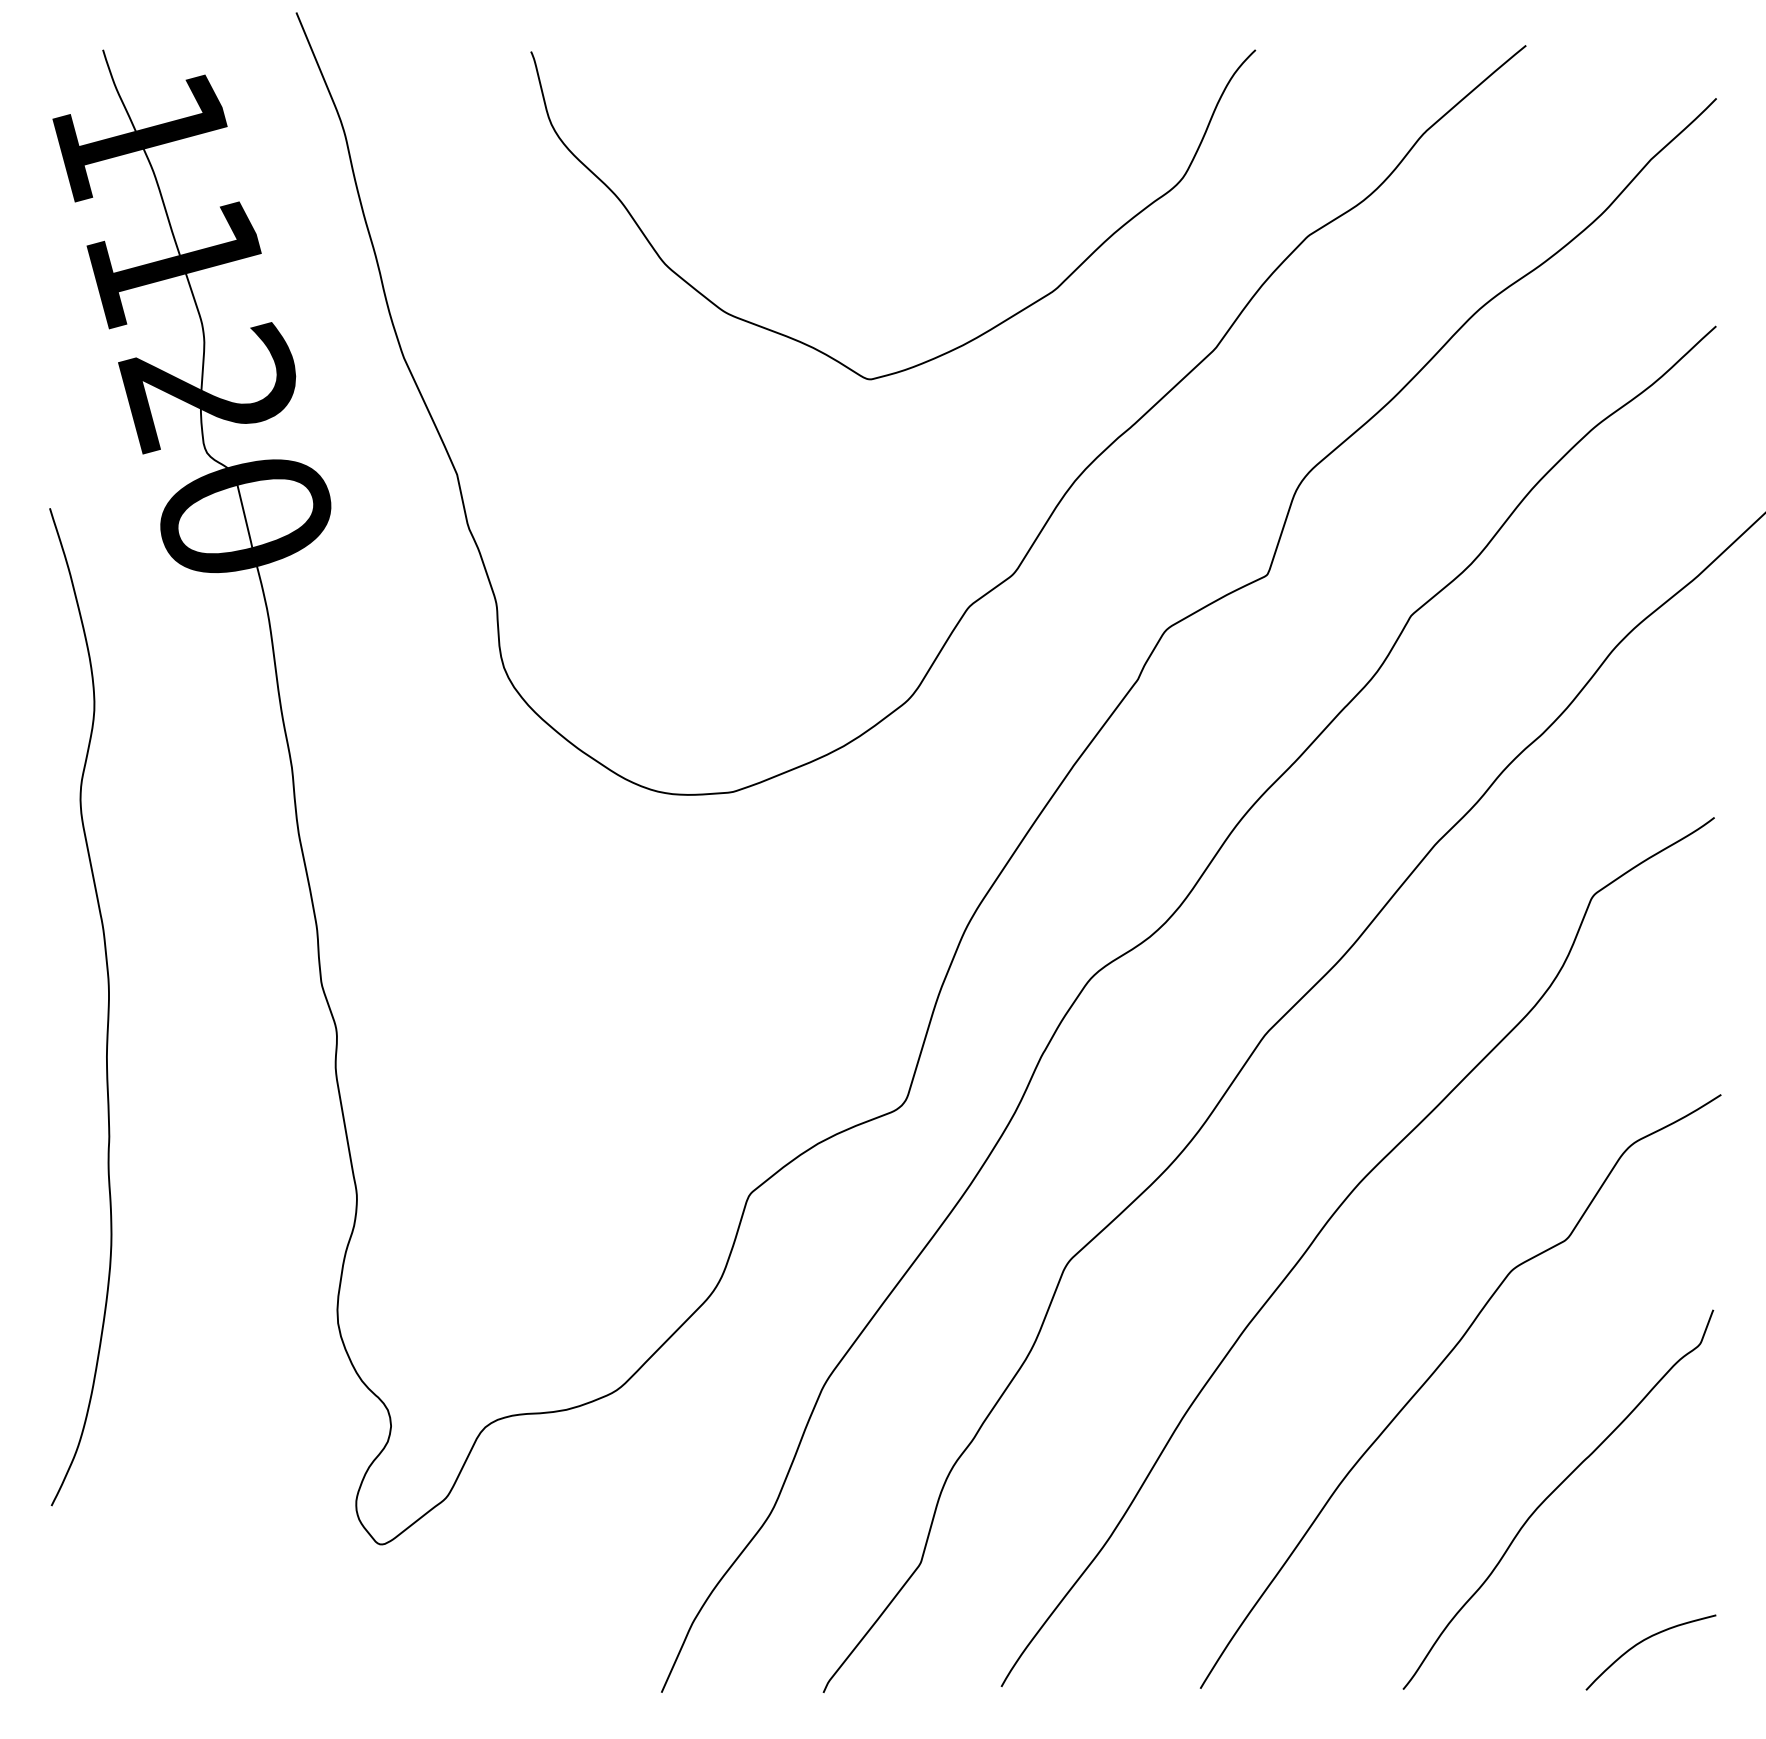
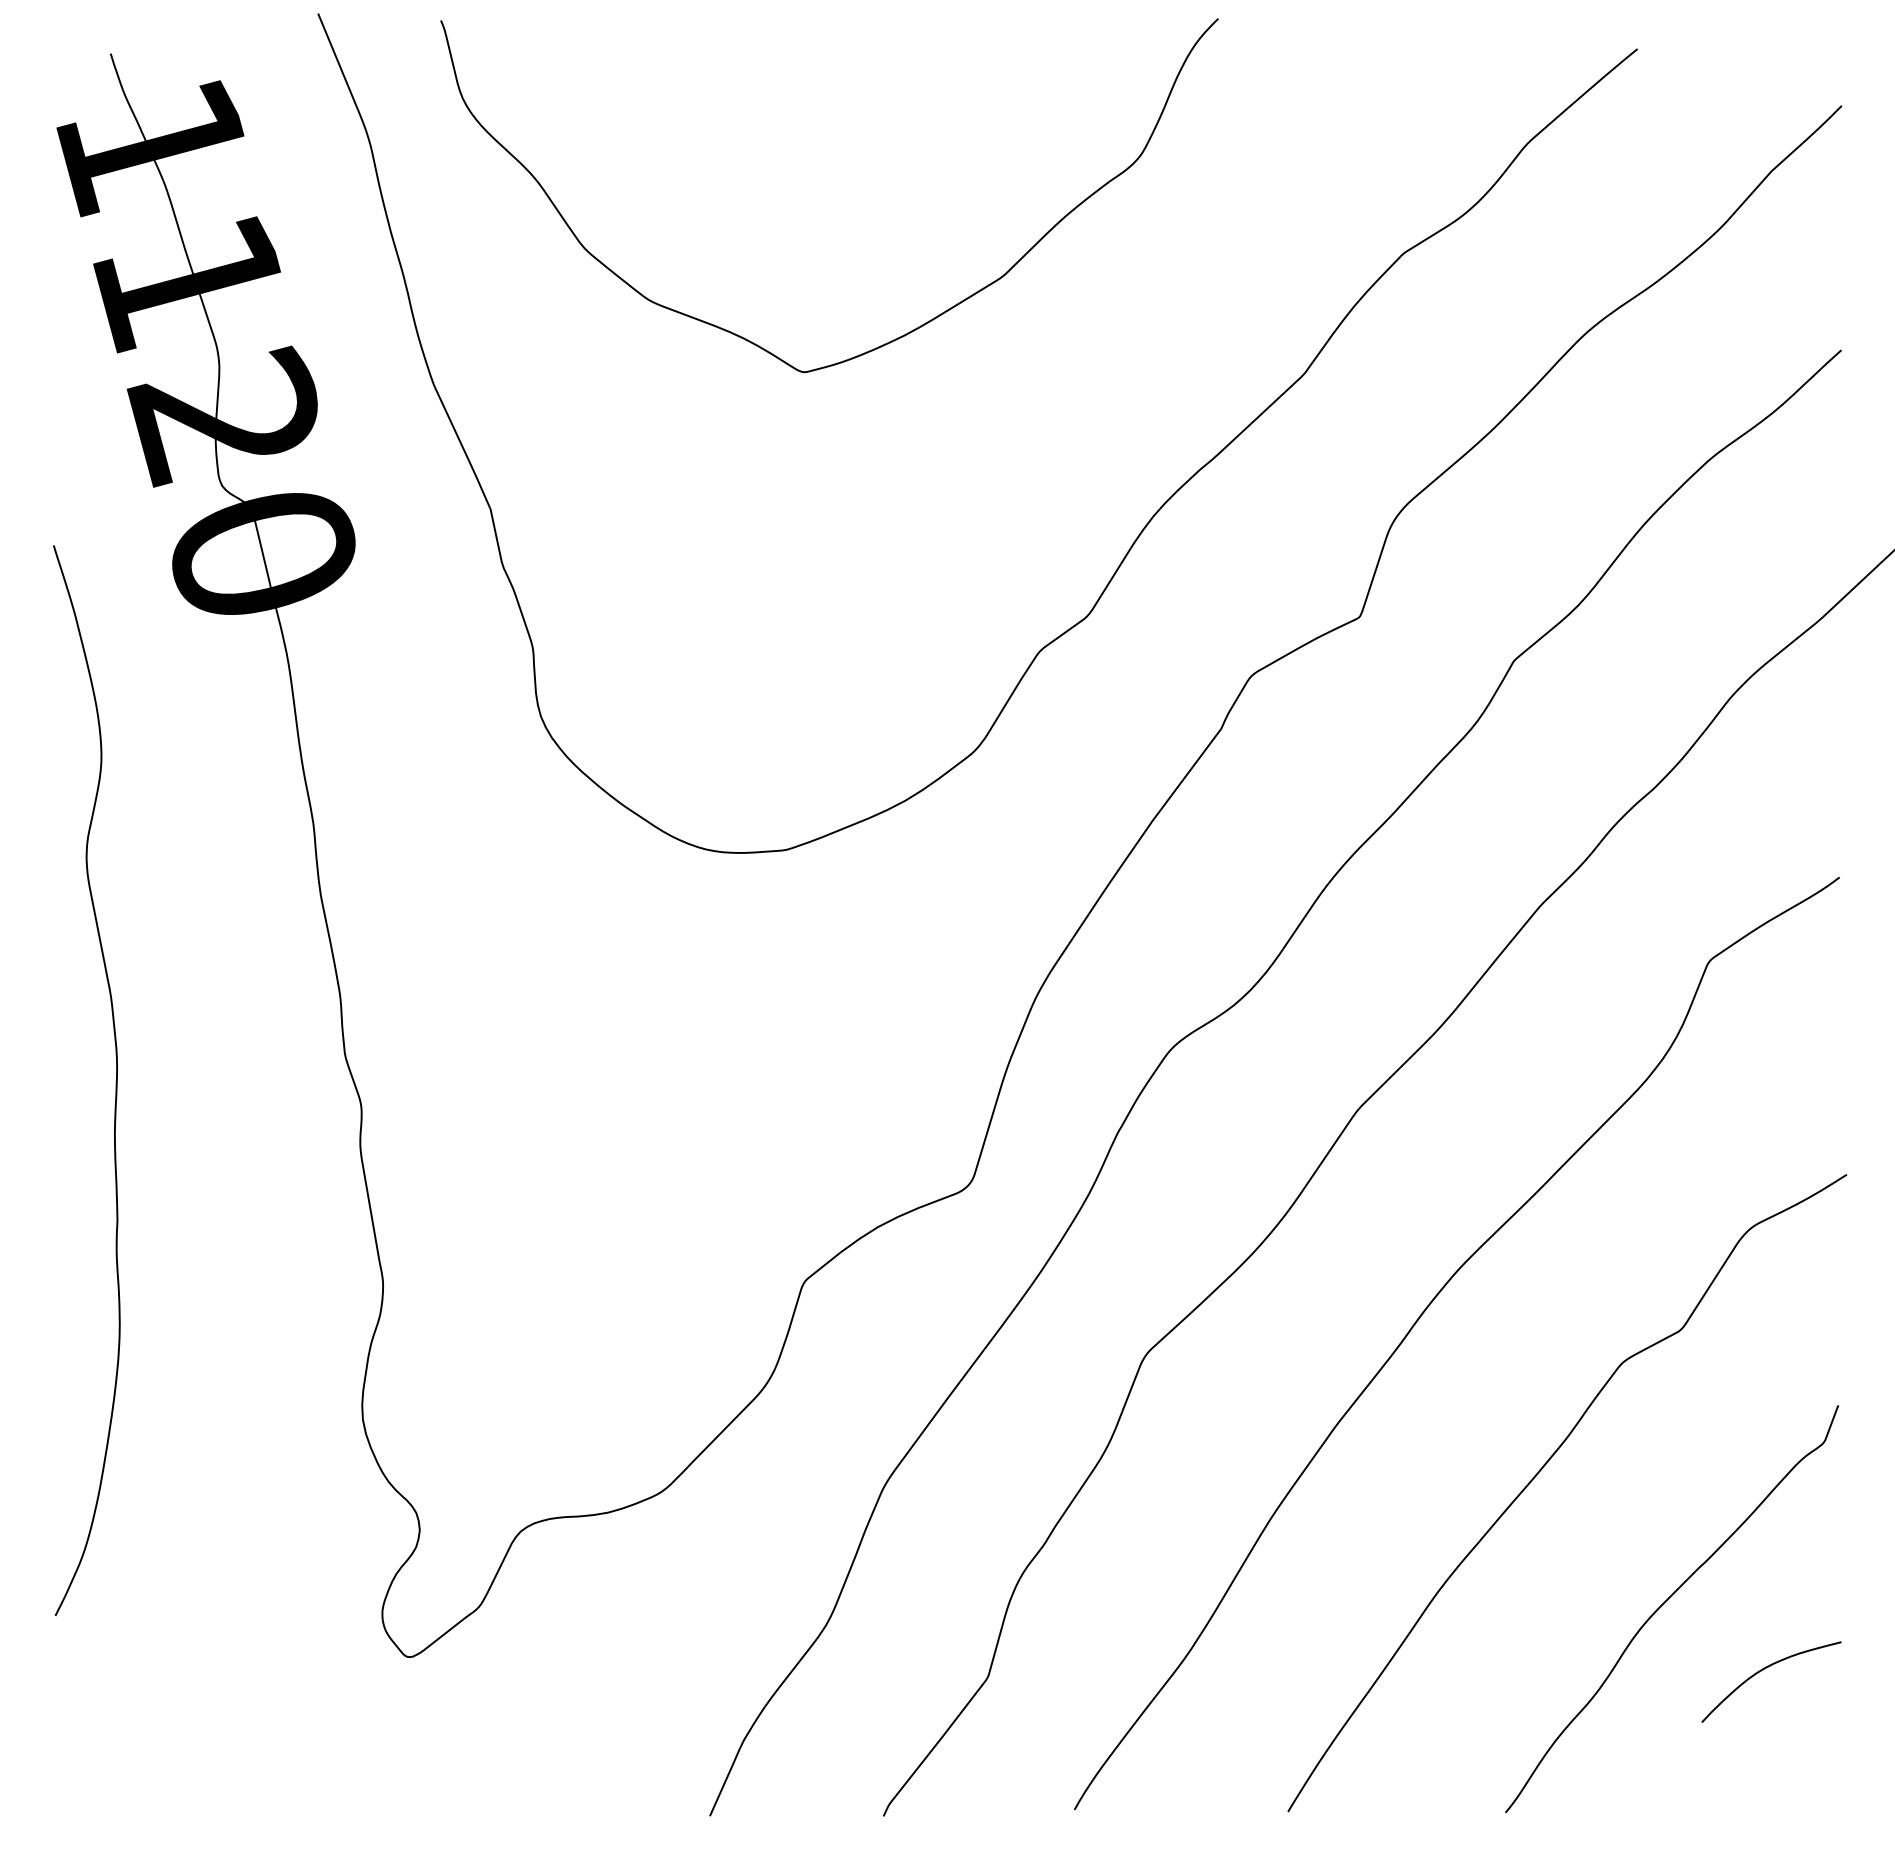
curve: (958, 346) -> (899, 336), moved
curve: (1643, 1641) -> (1763, 1670), moved

